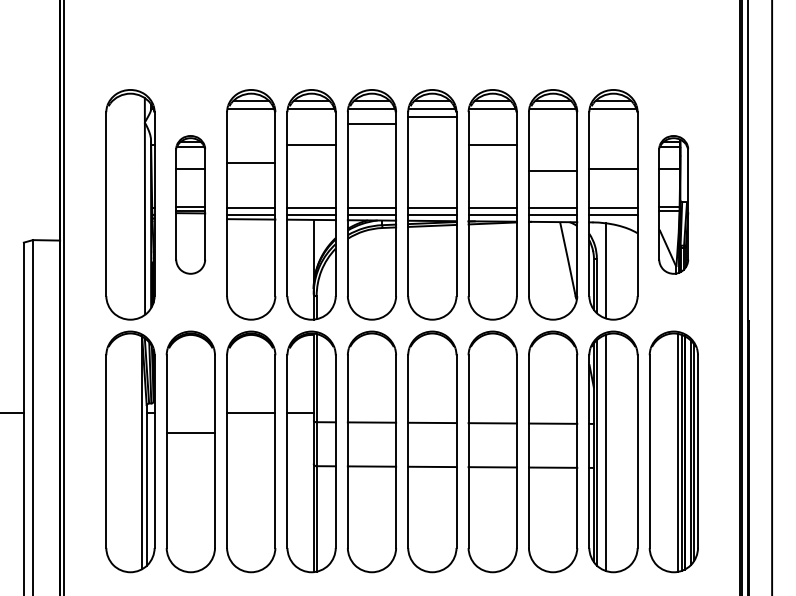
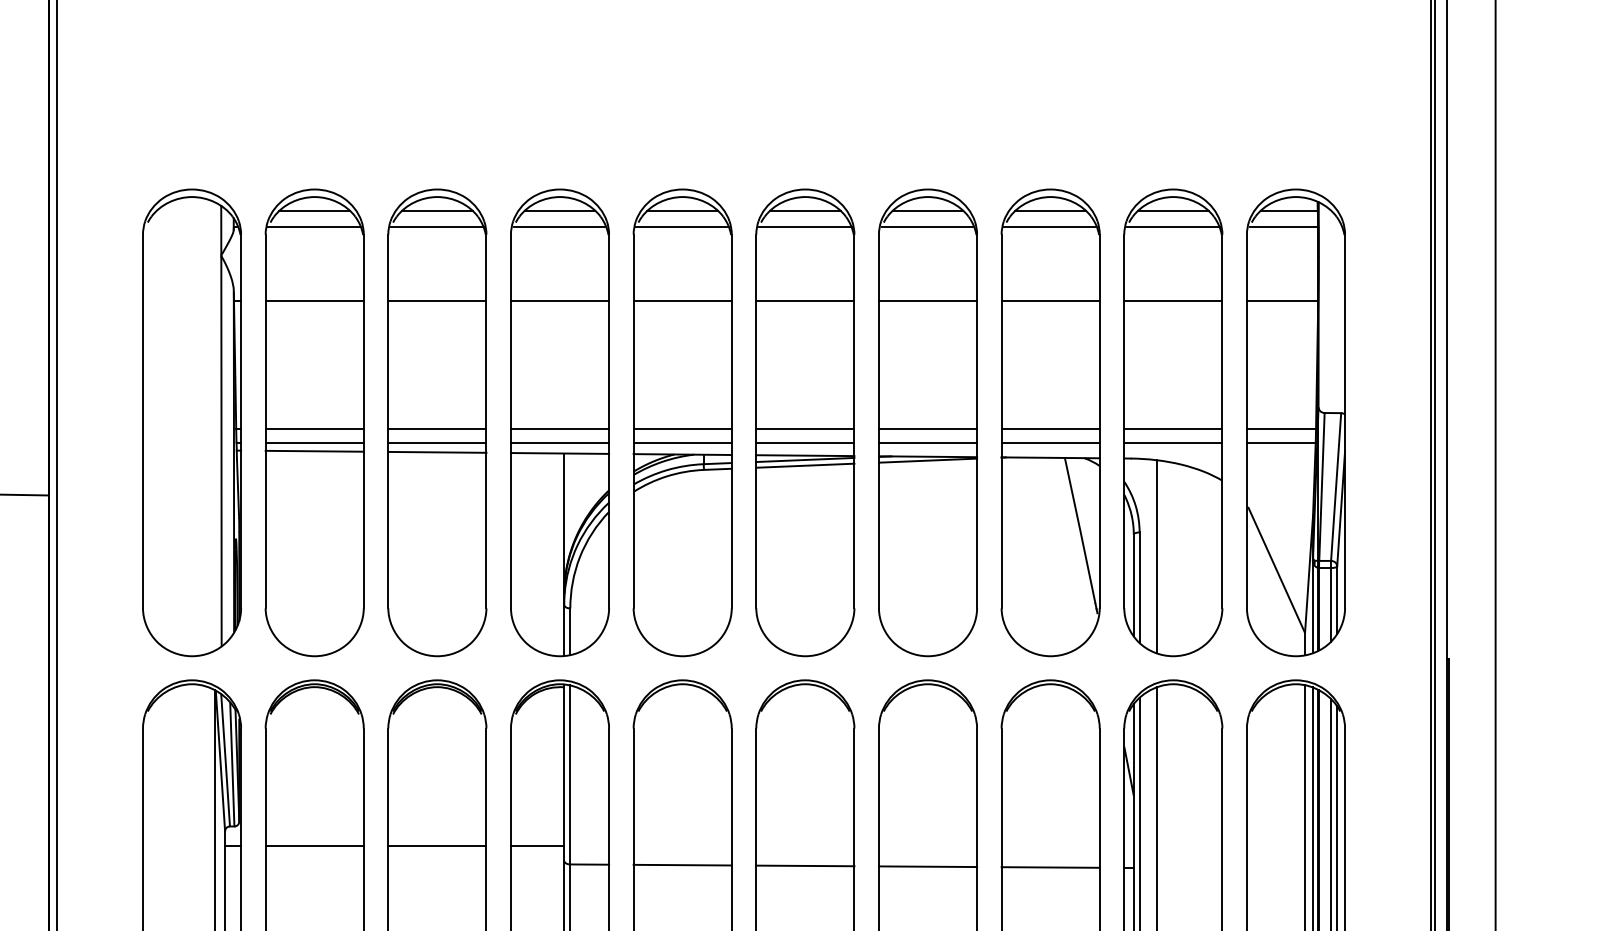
line: (432, 117) -> (805, 302), moved
line: (371, 124) -> (681, 302), moved
line: (251, 163) -> (437, 302), moved
line: (613, 169) -> (1173, 302), moved
line: (552, 171) -> (1049, 302), moved
part: (190, 204) -> (313, 422), size x1.67
part: (673, 204) -> (1295, 422), size x1.67
line: (190, 432) -> (313, 844), moved

